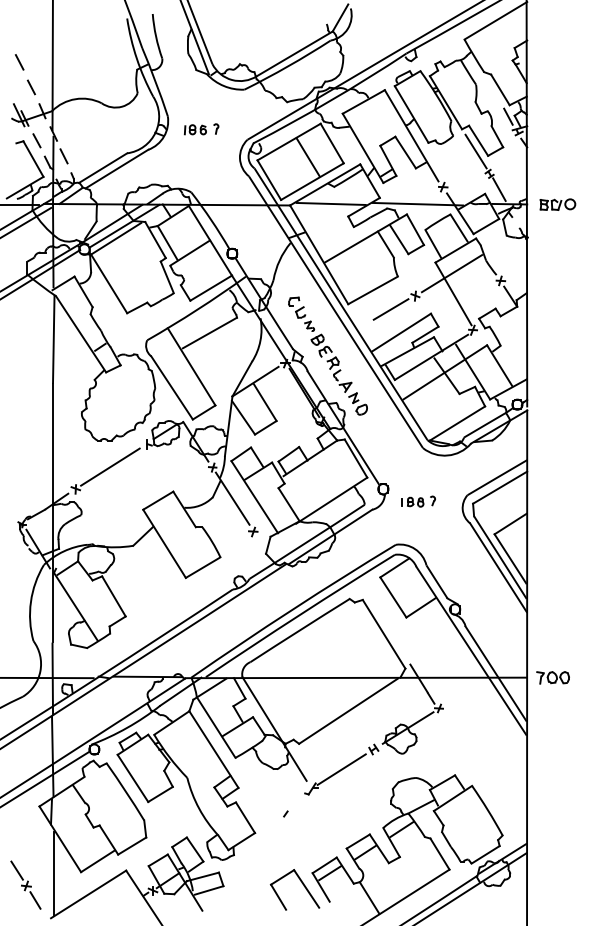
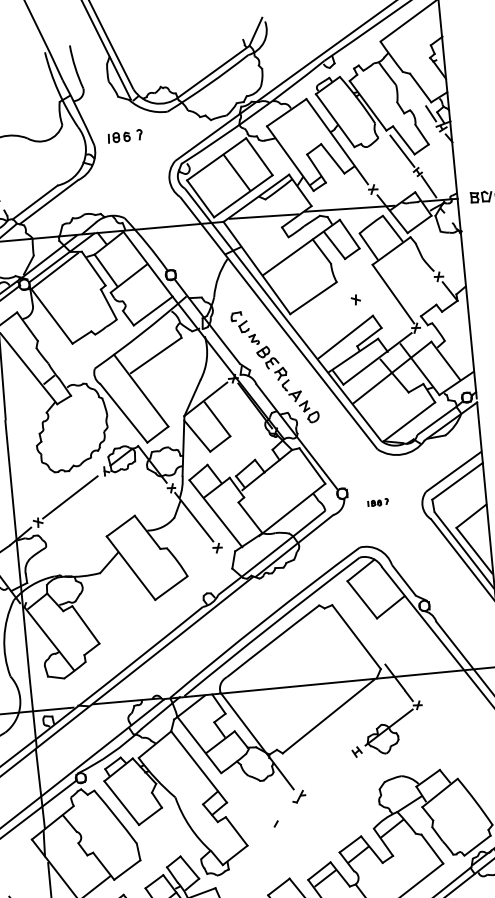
part: (201, 129) -> (125, 136), moved
line: (451, 273) -> (389, 274), removed
line: (390, 309) -> (332, 315), removed
part: (418, 501) -> (378, 502), size x0.6
line: (341, 769) -> (327, 774), removed

